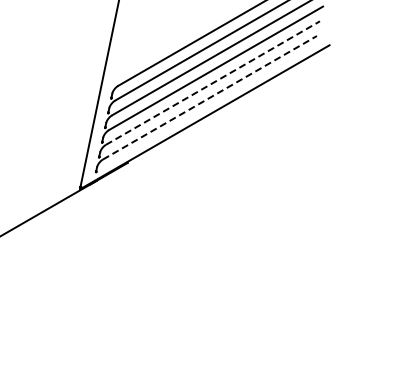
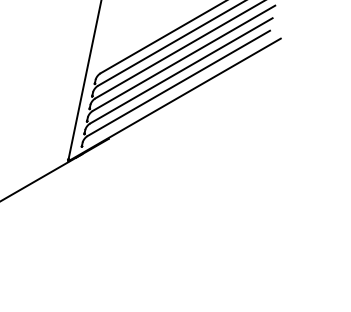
line: (212, 83) -> (181, 71), dashed -> solid
line: (209, 97) -> (178, 83), dashed -> solid

